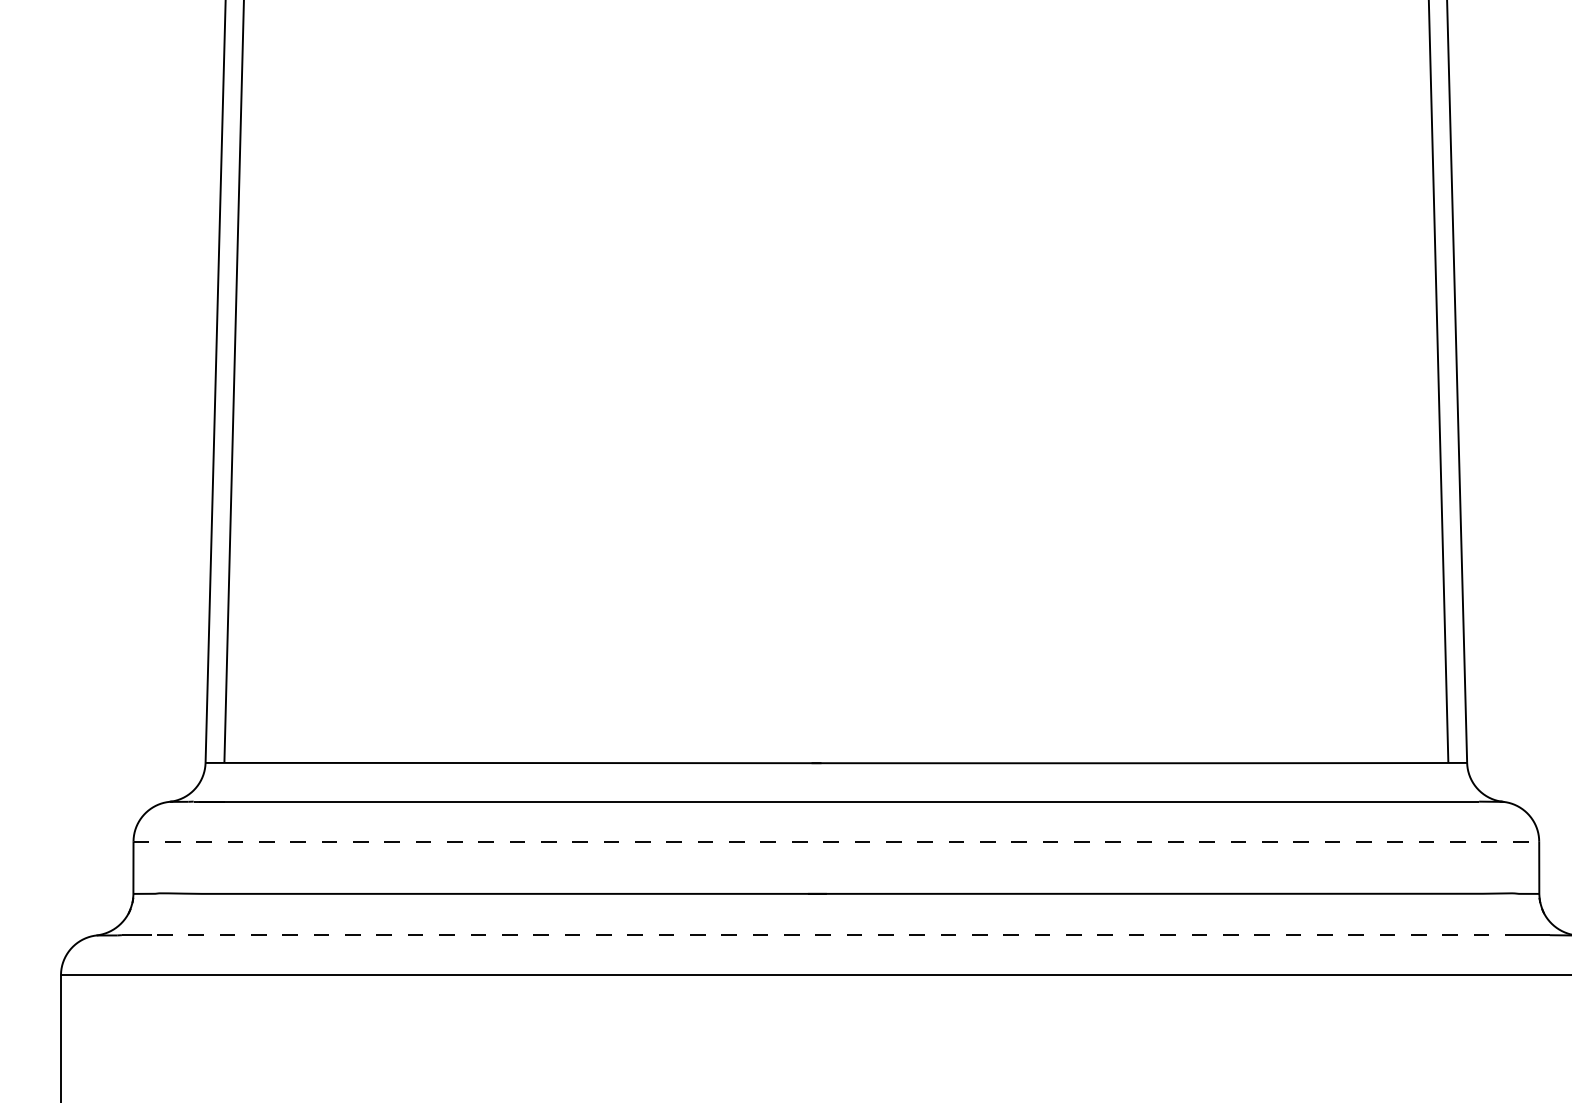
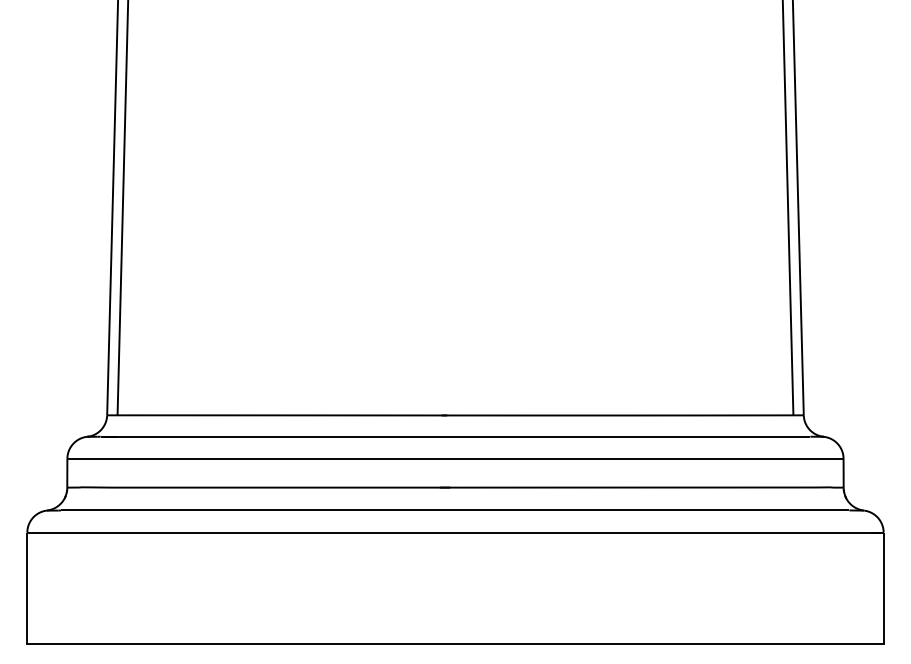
line: (836, 841) -> (455, 458), dashed -> solid
line: (836, 935) -> (455, 510), dashed -> solid

